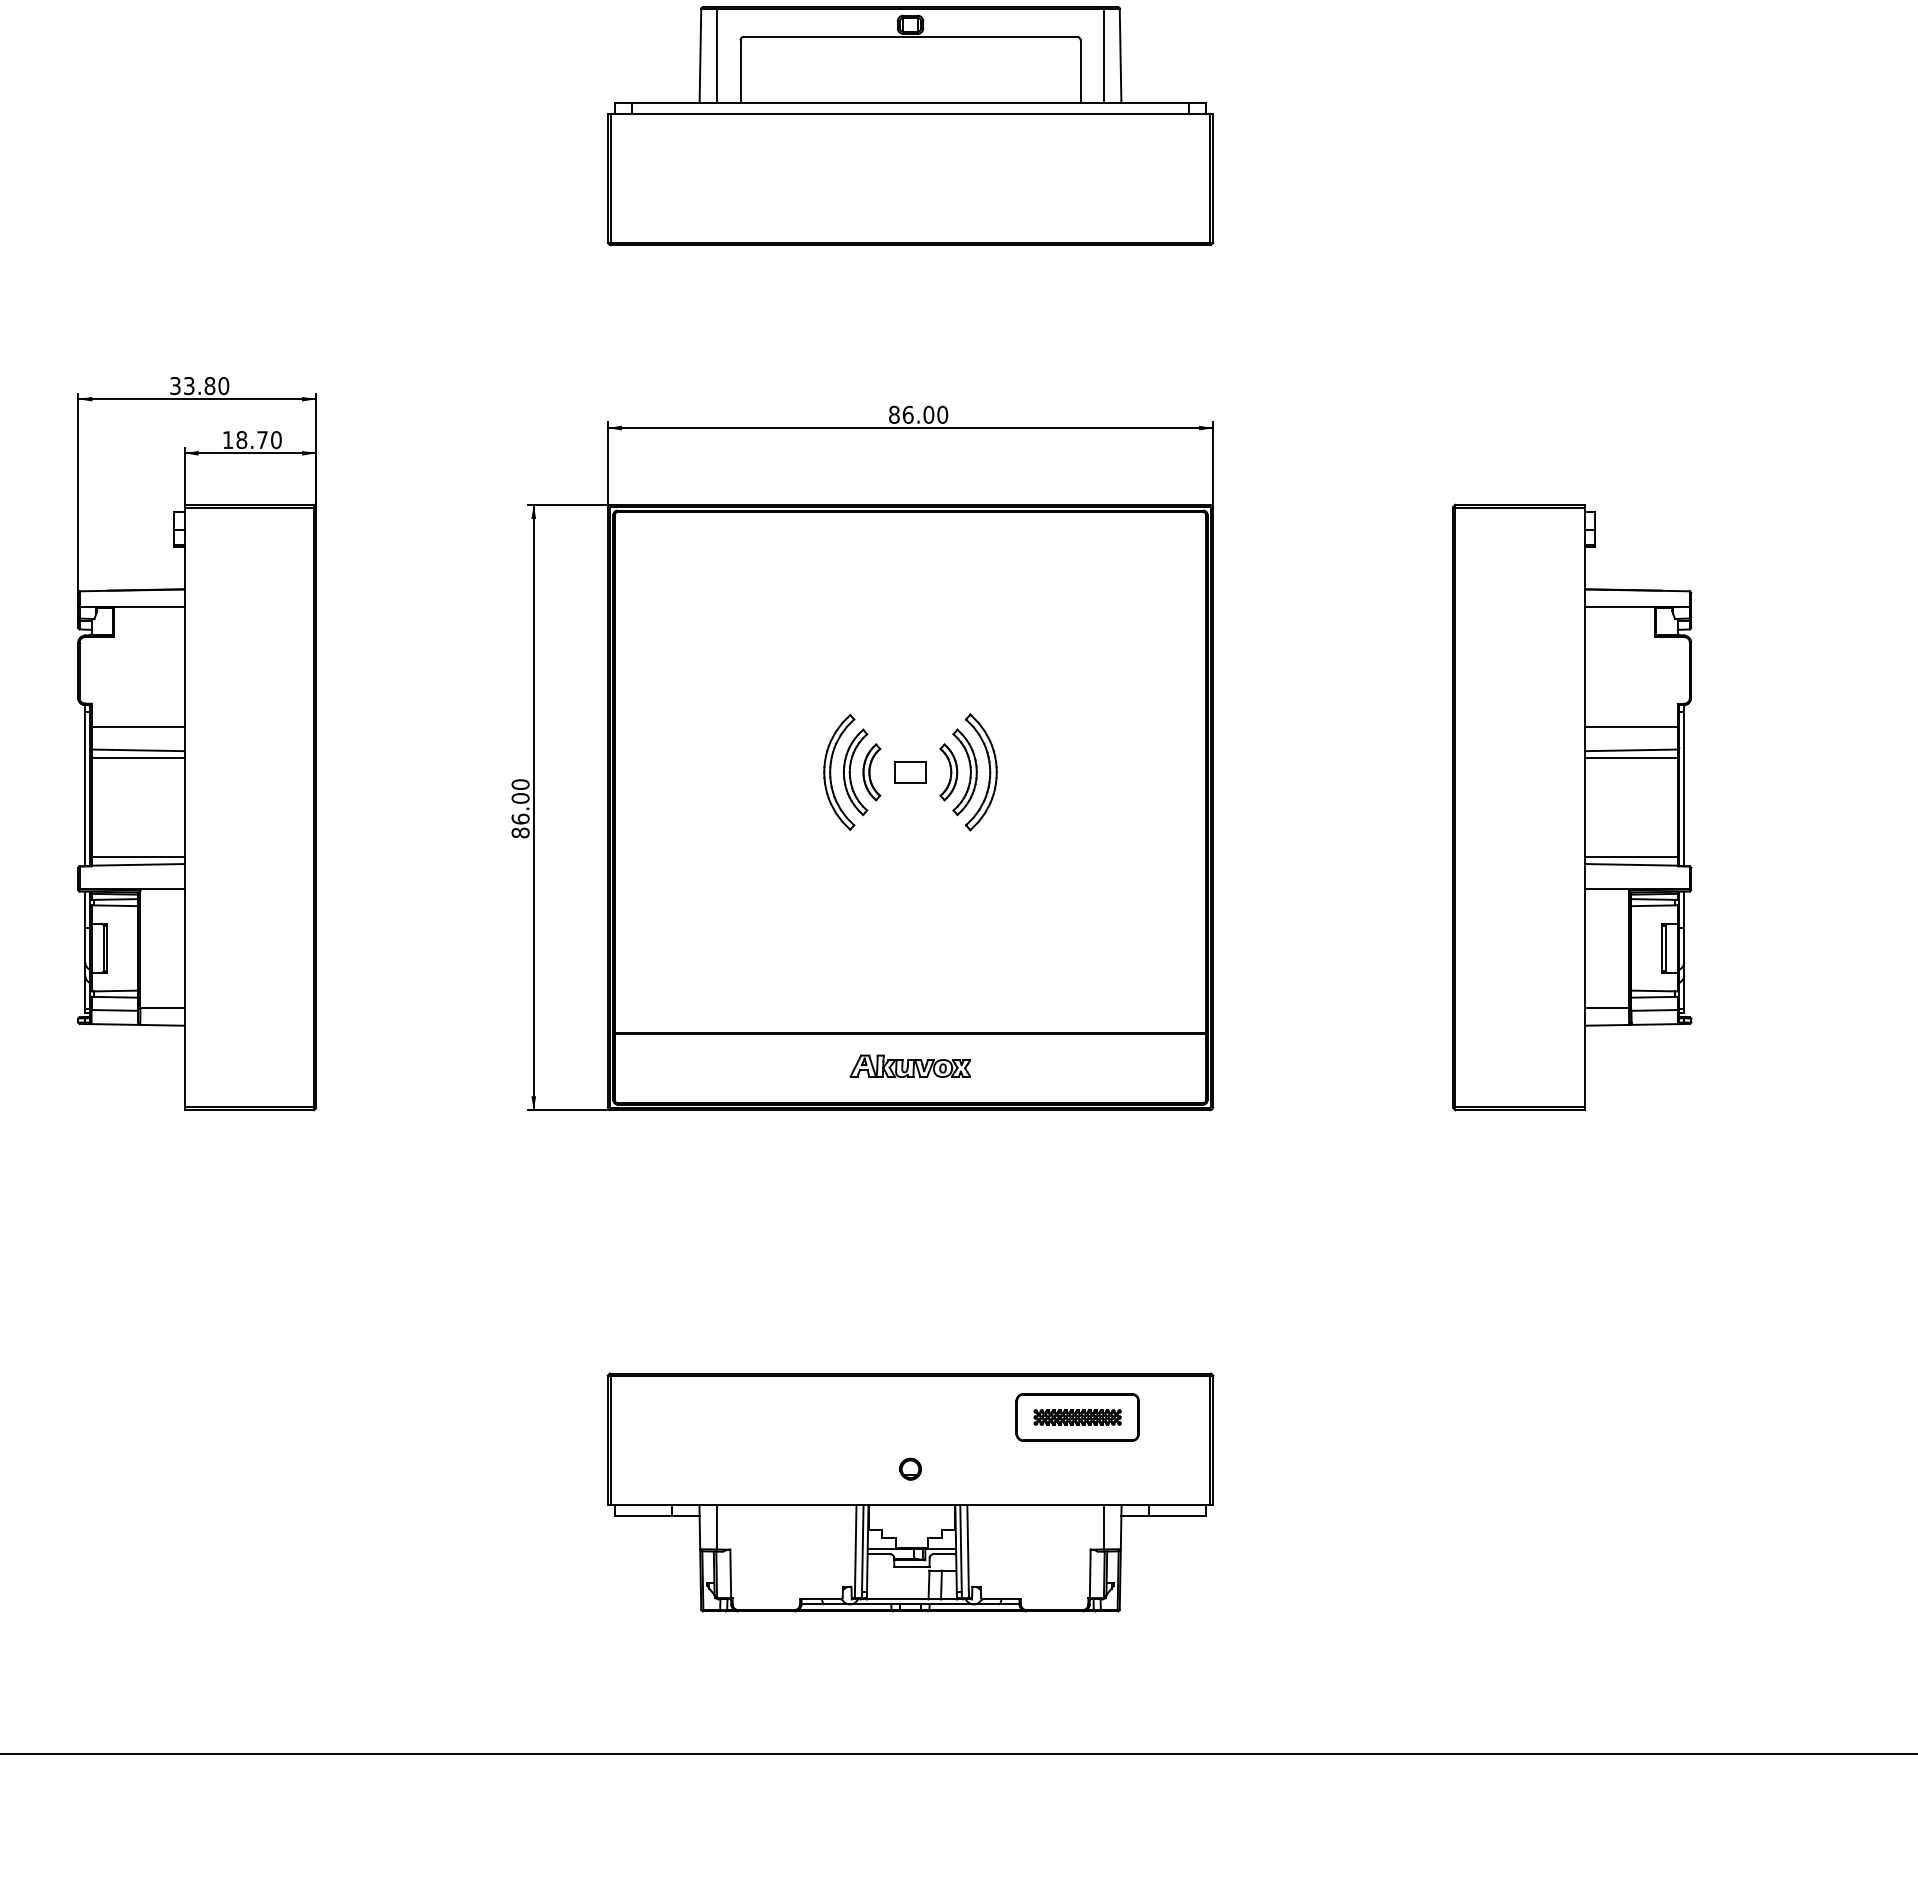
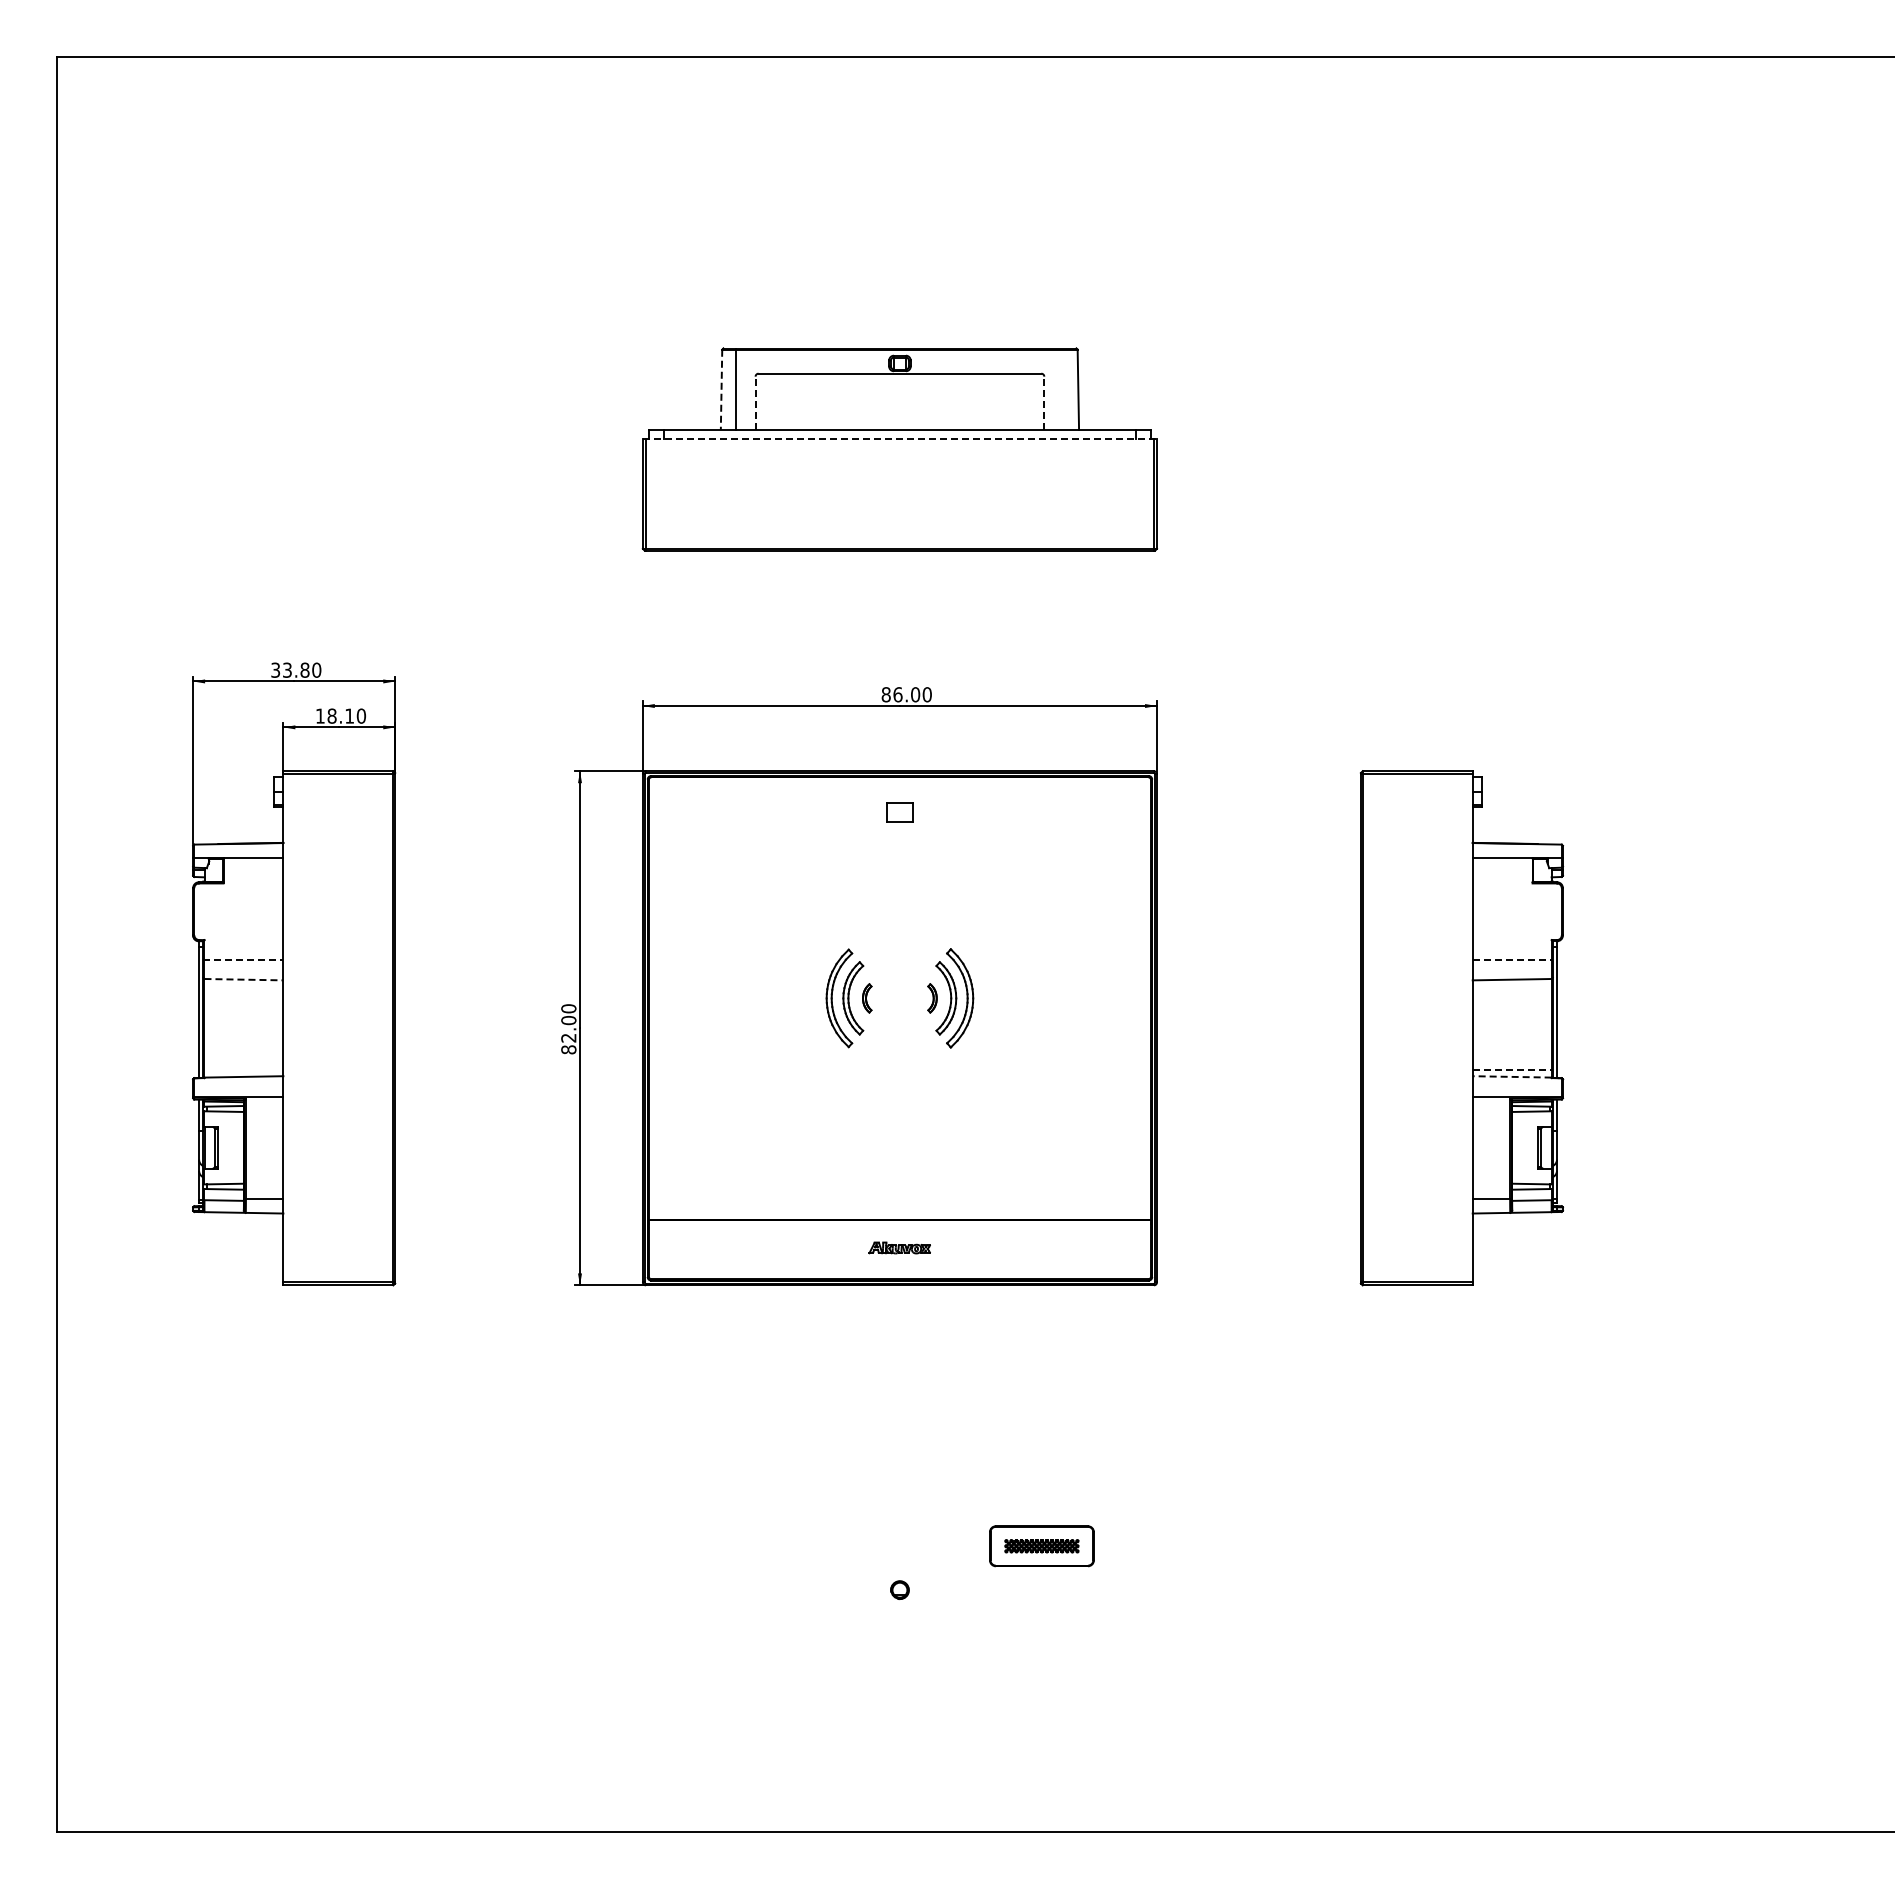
line: (1104, 54) -> (1064, 388), removed
line: (700, 56) -> (721, 390), solid -> dashed
line: (740, 71) -> (755, 403), solid -> dashed
line: (1080, 71) -> (1044, 403), solid -> dashed
line: (911, 113) -> (900, 438), solid -> dashed
text: (262, 439) -> (349, 715), 18.70 -> 18.10
line: (137, 726) -> (243, 959), solid -> dashed
line: (1632, 726) -> (1513, 959), solid -> dashed
line: (138, 750) -> (244, 979), solid -> dashed
line: (137, 758) -> (243, 986), removed
line: (1631, 758) -> (1512, 986), removed
part: (872, 772) -> (867, 998), size x0.6
part: (909, 772) -> (899, 812), moved
part: (948, 772) -> (932, 998), size x0.6
text: (520, 818) -> (568, 1037), 86.00 -> 82.00
line: (137, 857) -> (243, 1070), removed
line: (1632, 857) -> (1513, 1070), solid -> dashed
line: (1630, 864) -> (1511, 1076), solid -> dashed
part: (909, 1065) -> (899, 1247), size x0.6
part: (909, 1491) -> (899, 1609), removed

